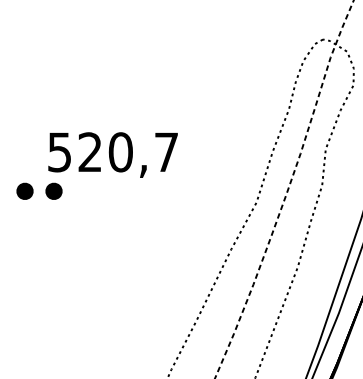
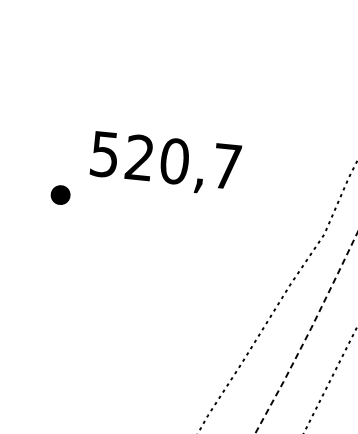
part: (53, 190) -> (93, 197), removed

